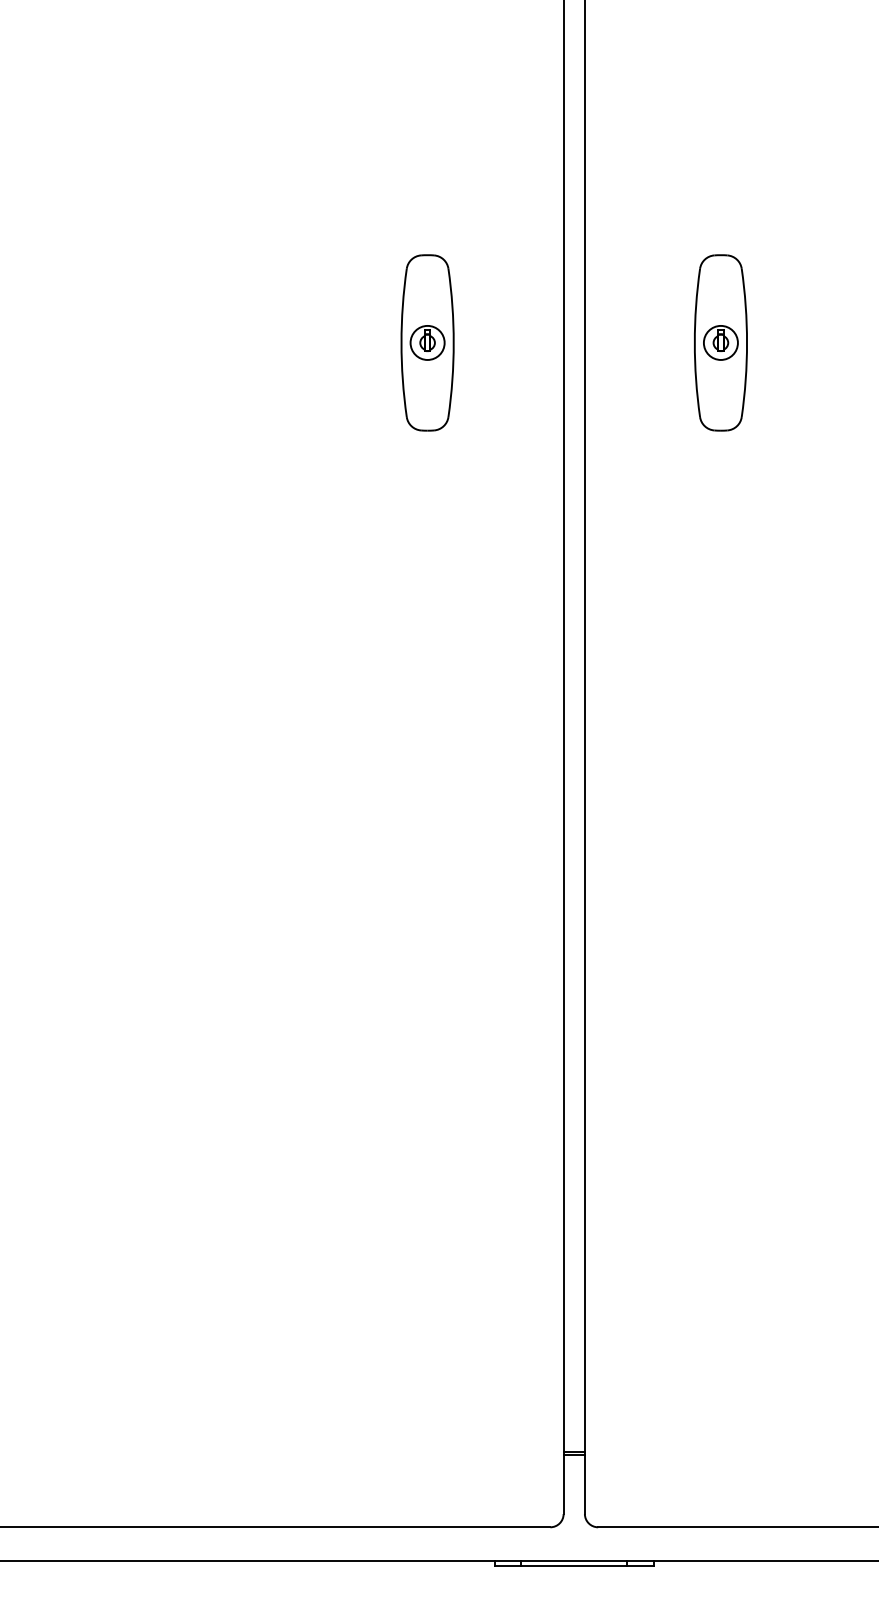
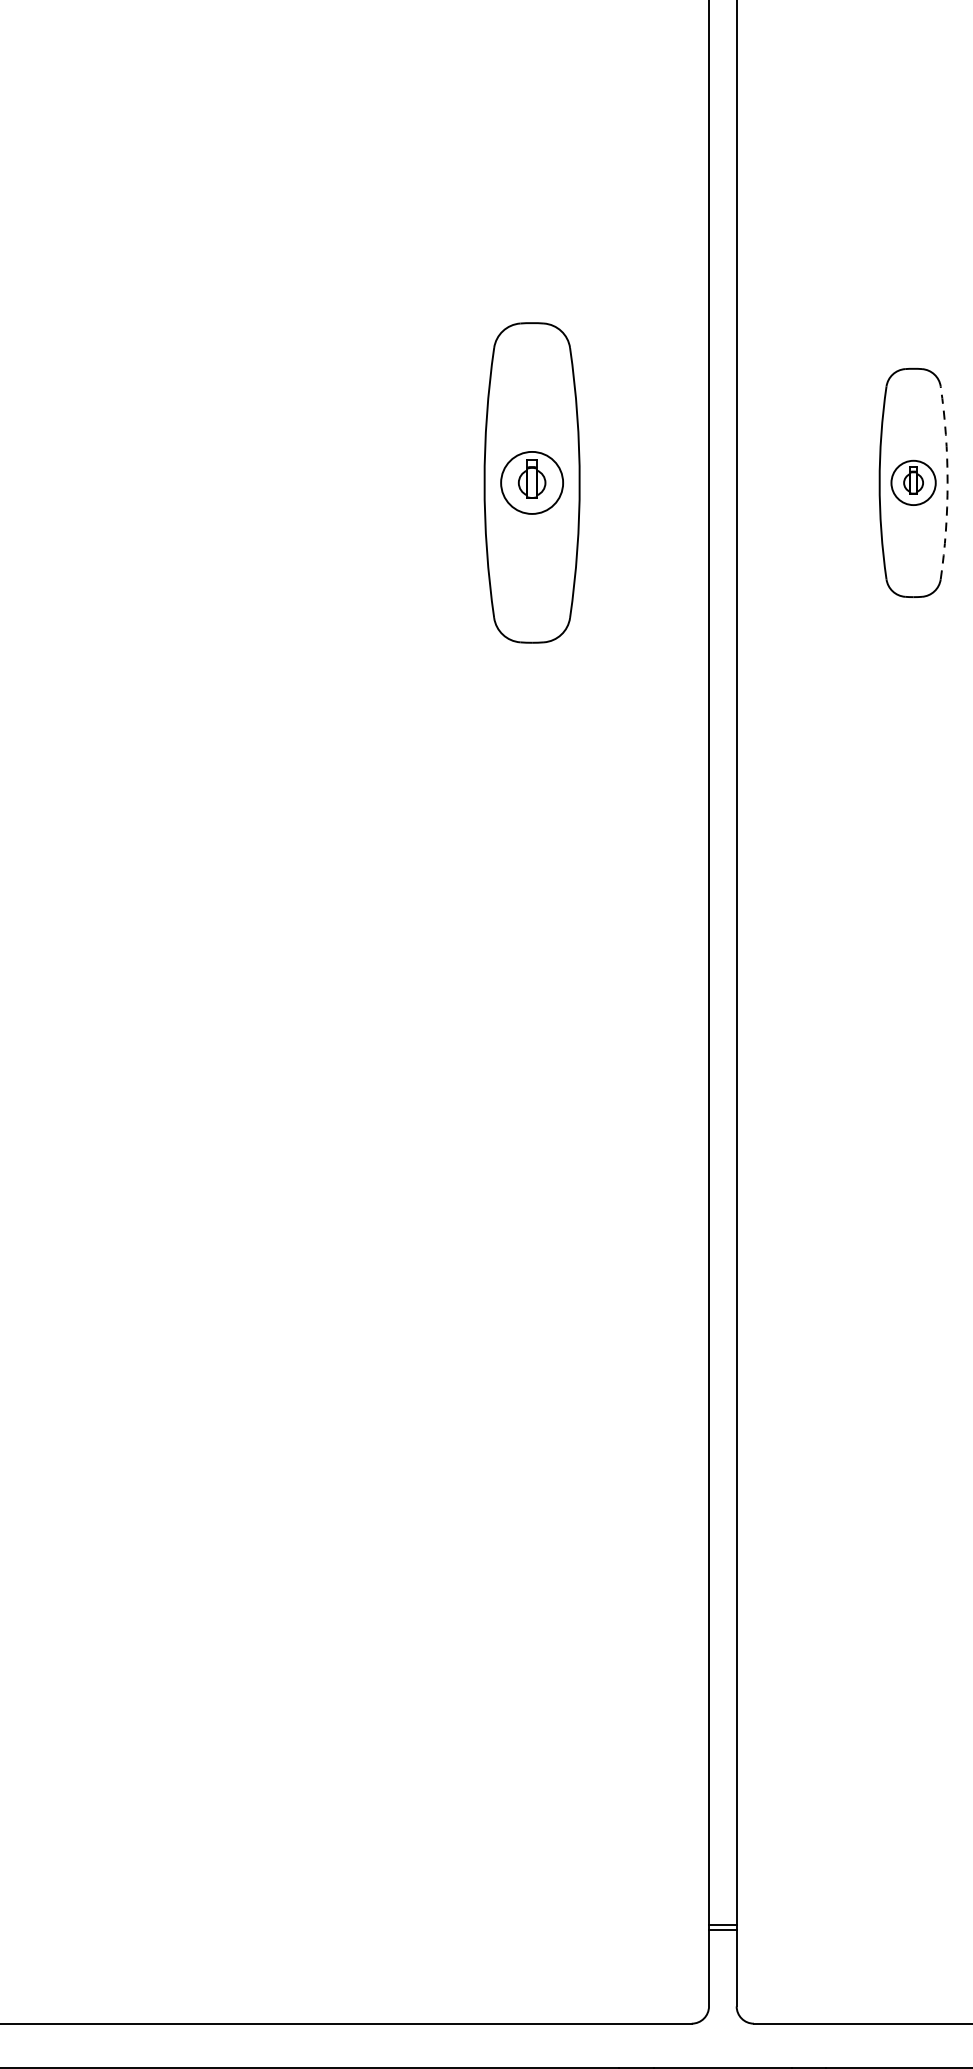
part: (427, 342) -> (531, 482), size x1.4
arc: (747, 342) -> (948, 482), solid -> dashed

